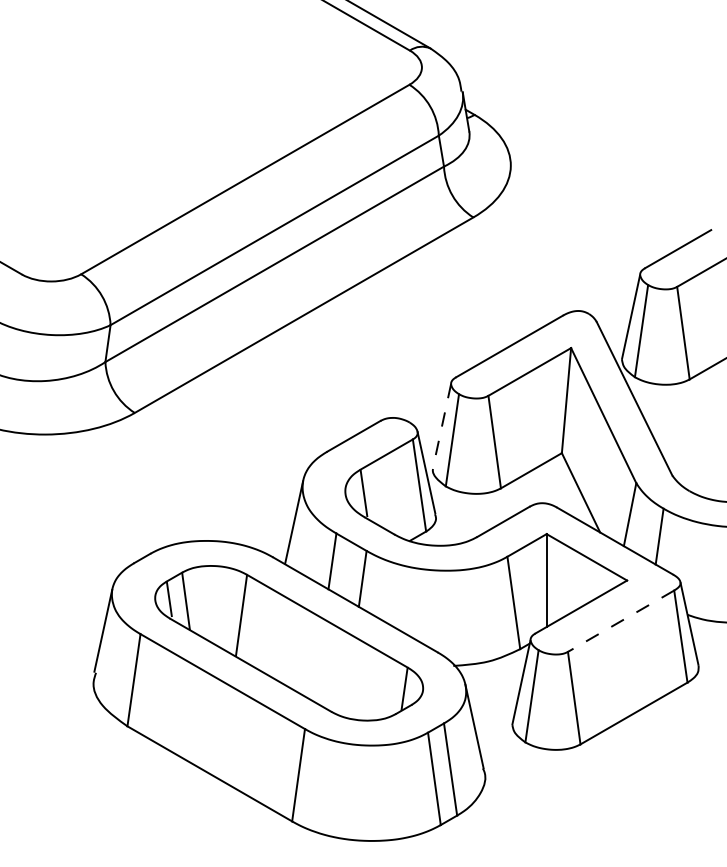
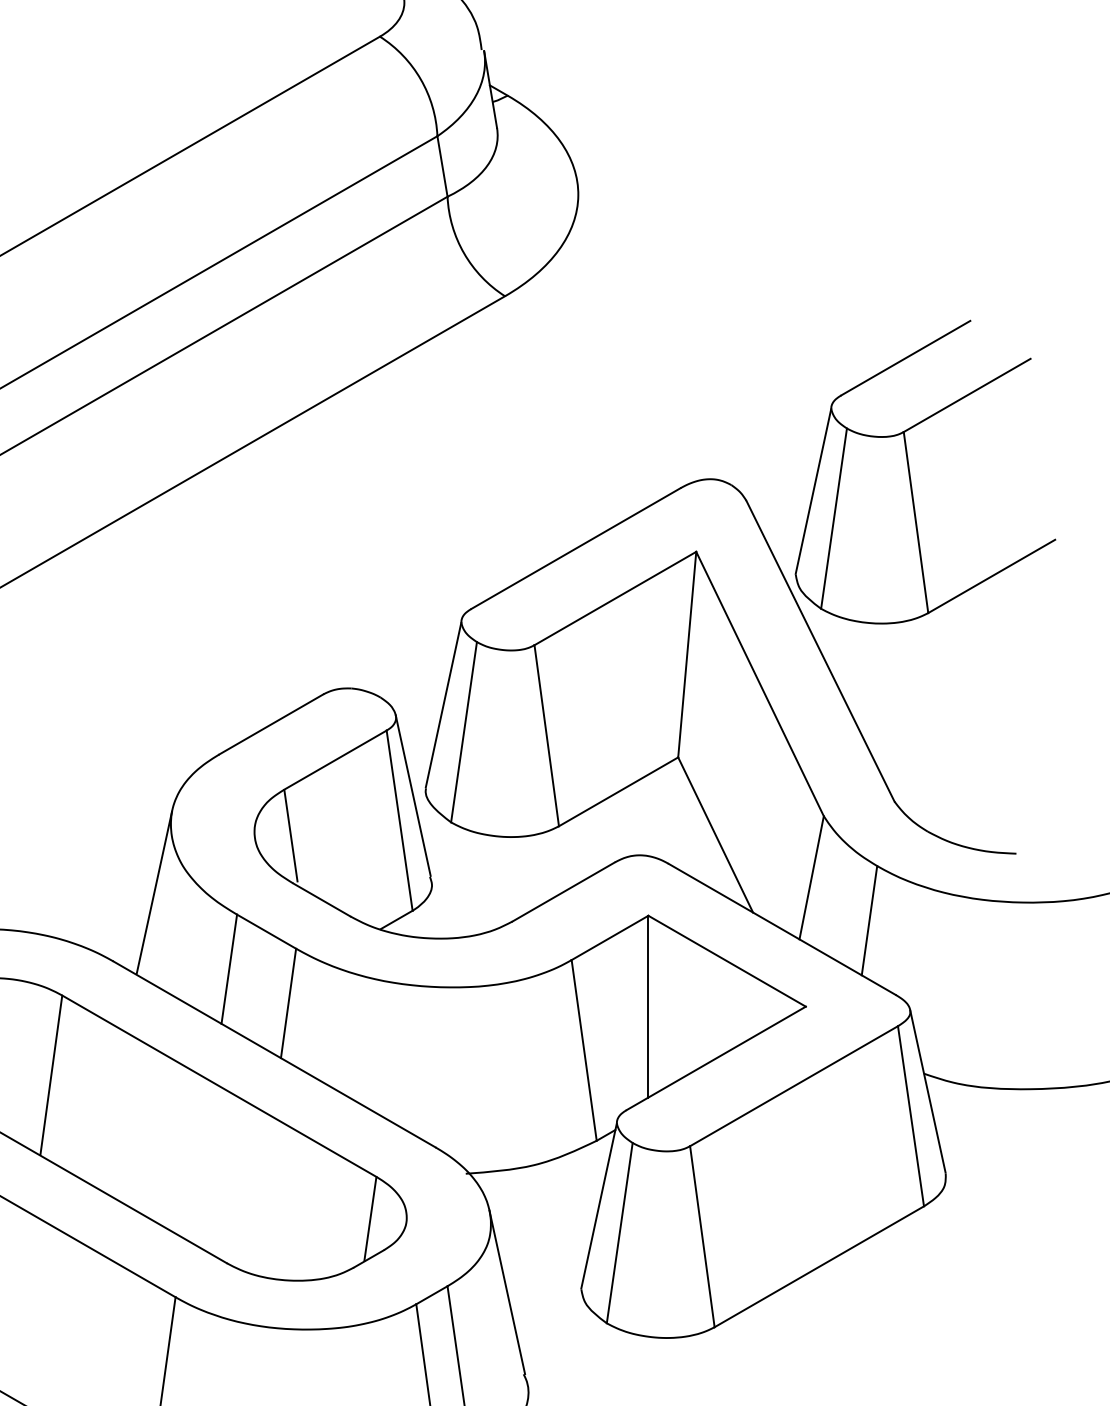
line: (441, 426) -> (442, 705), dashed -> solid
line: (620, 621) -> (792, 1086), dashed -> solid

